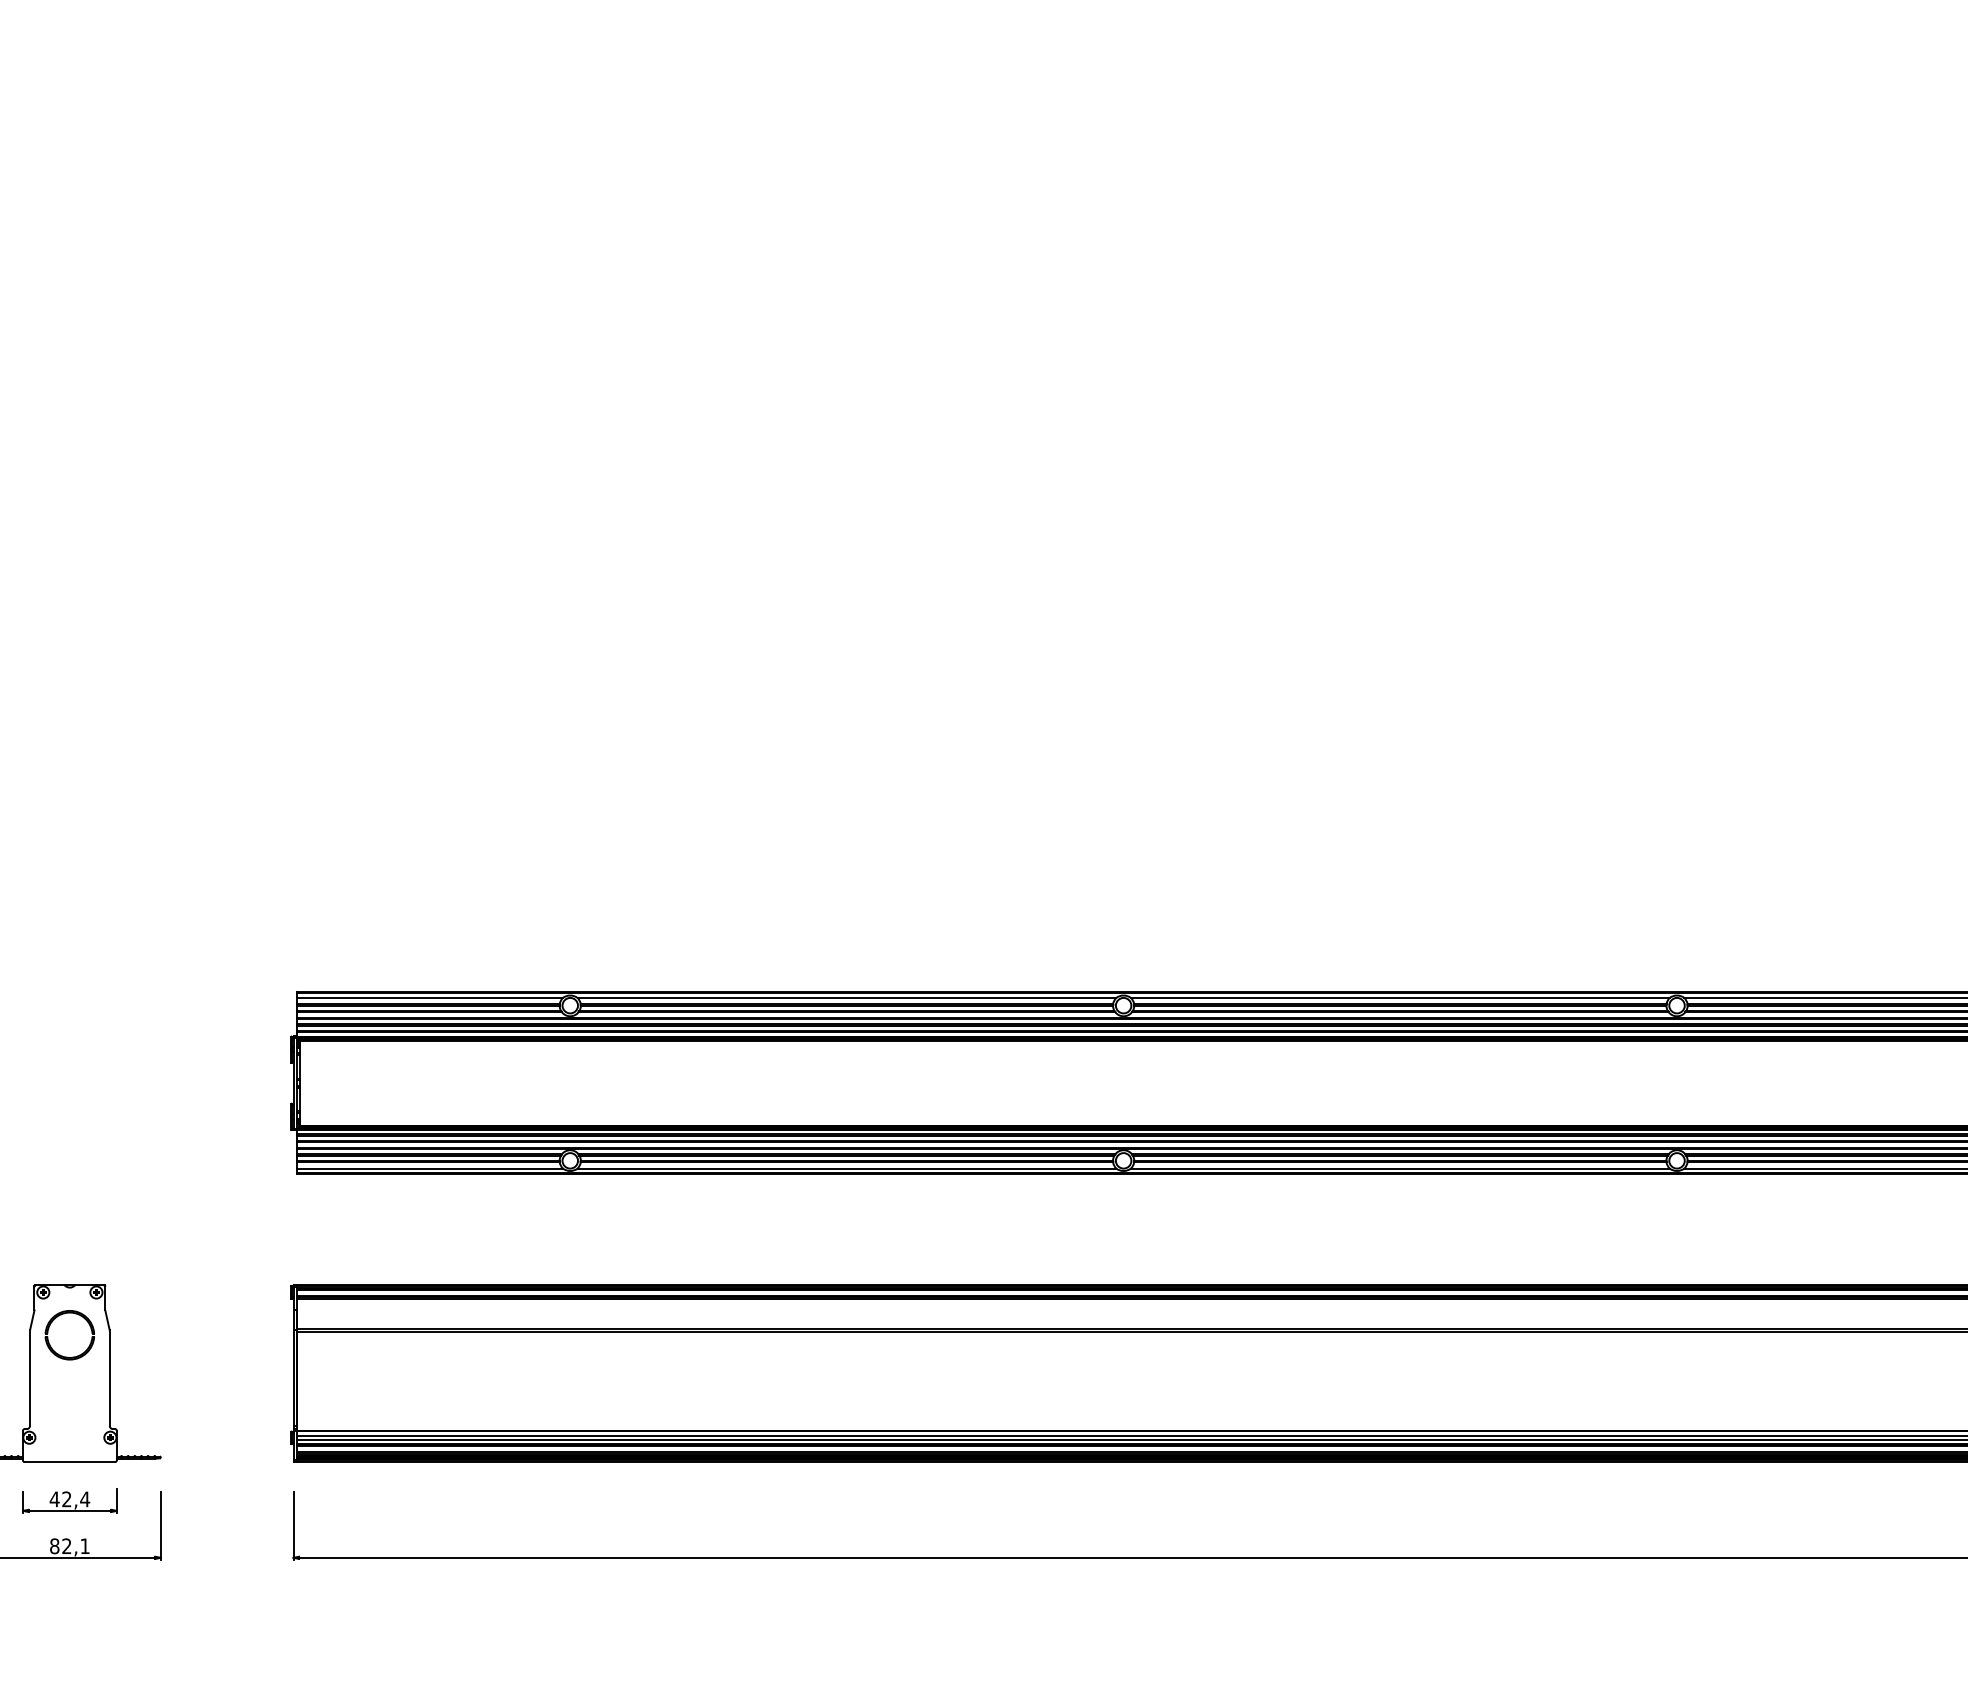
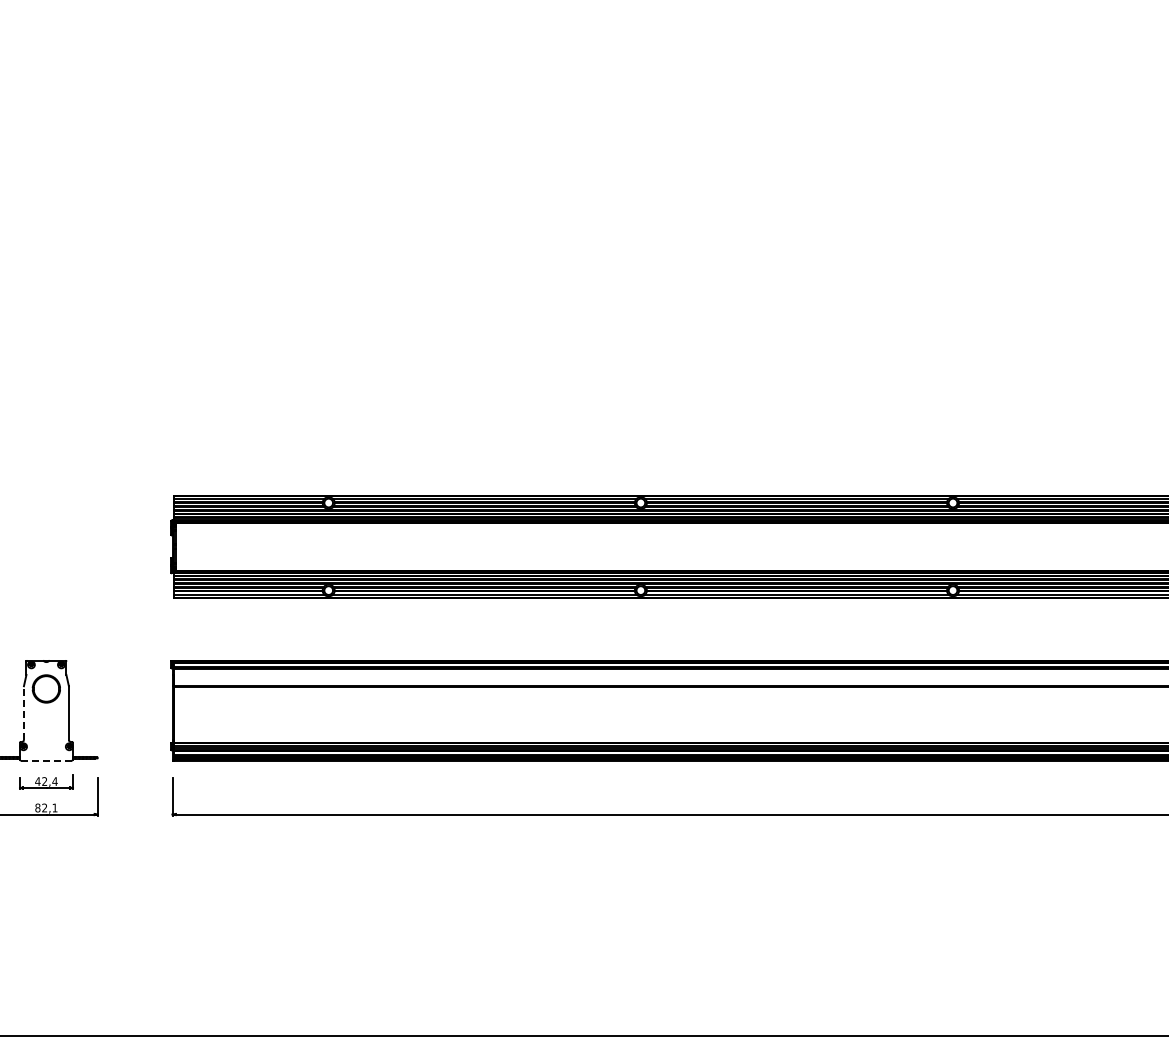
line: (29, 1378) -> (23, 713), solid -> dashed
line: (69, 1462) -> (46, 760), solid -> dashed

